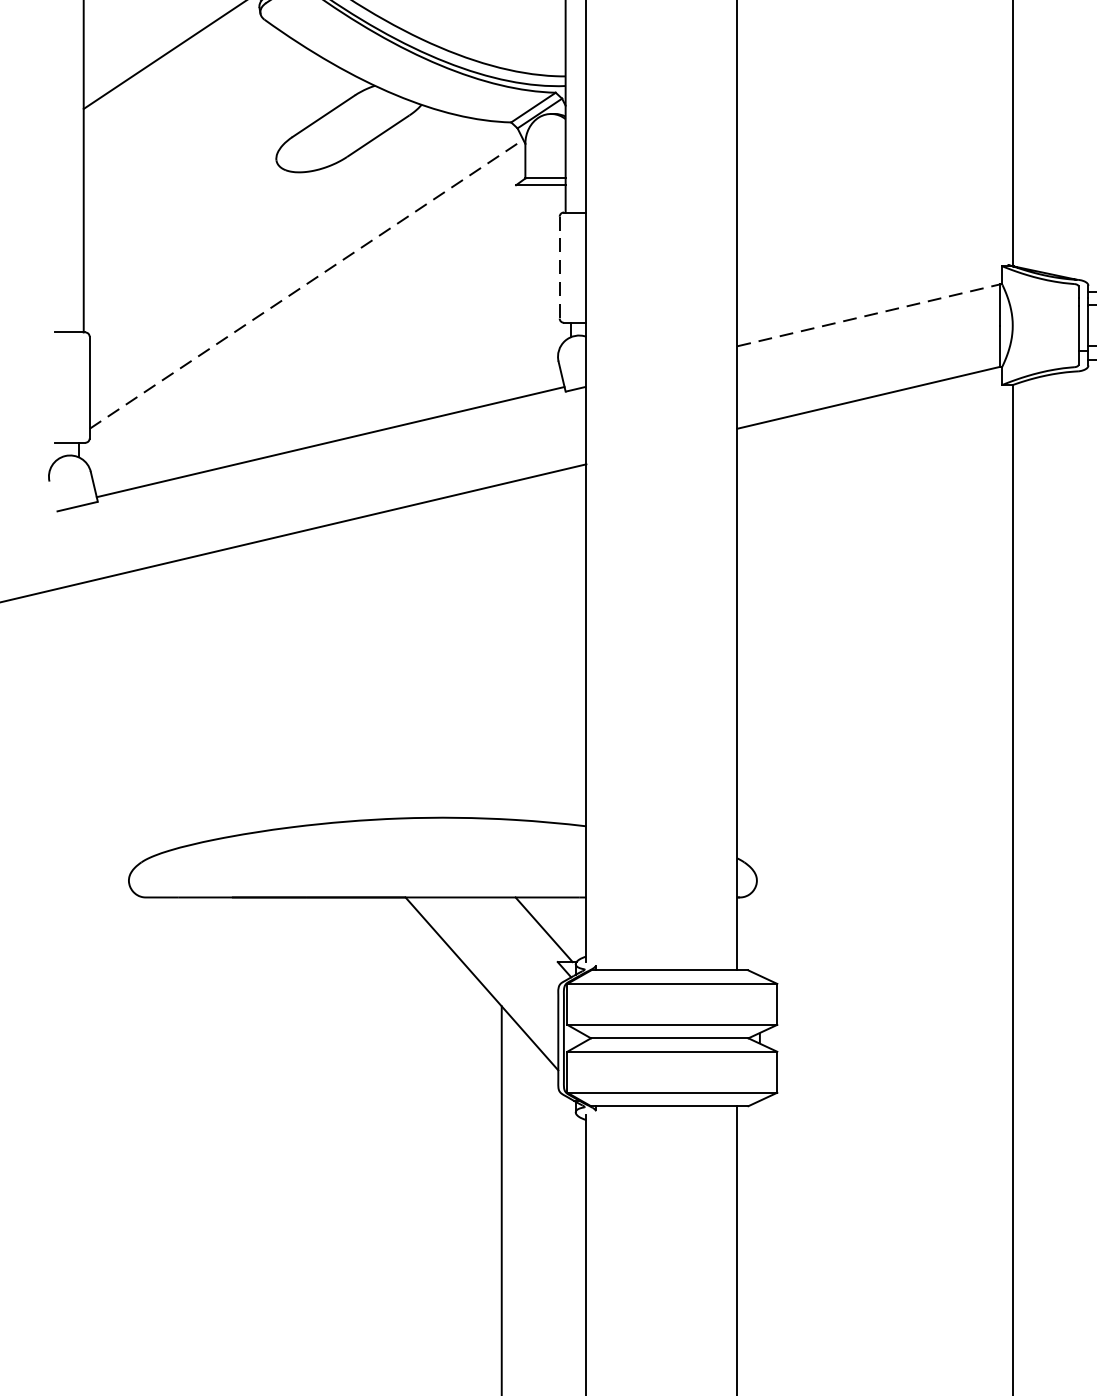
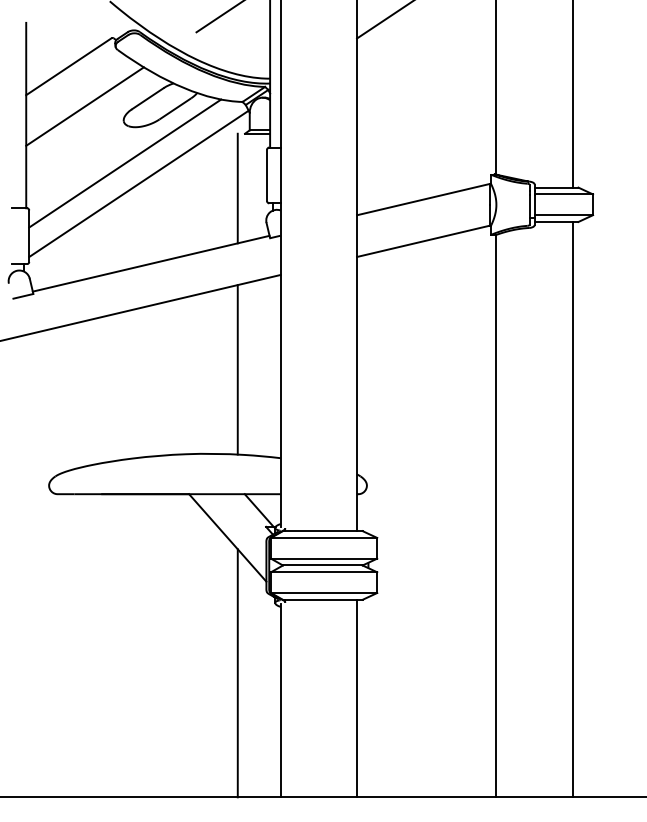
line: (198, 131) -> (84, 106), added
line: (279, 244) -> (125, 163), added
line: (560, 267) -> (267, 175), dashed -> solid
line: (305, 283) -> (138, 183), dashed -> solid
line: (501, 293) -> (237, 188), added
line: (868, 315) -> (423, 199), dashed -> solid
line: (501, 651) -> (237, 369), added

